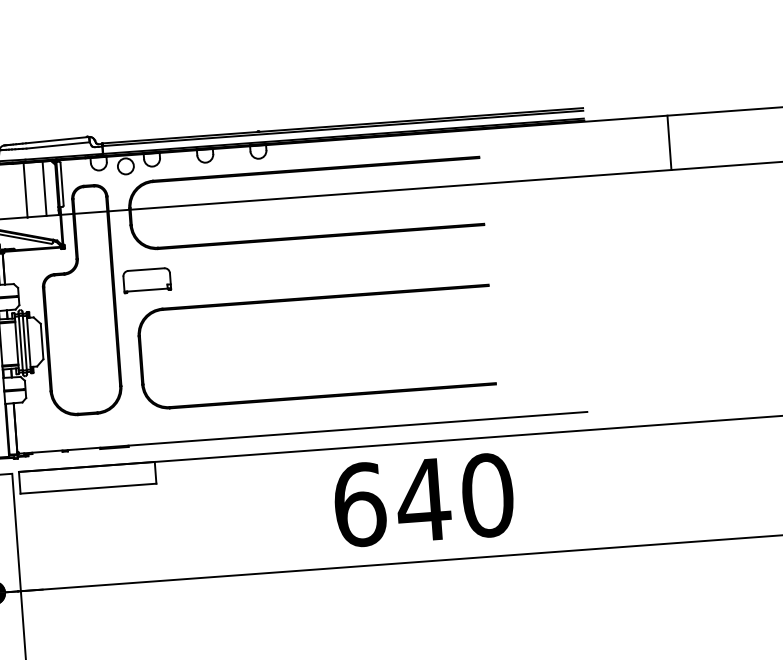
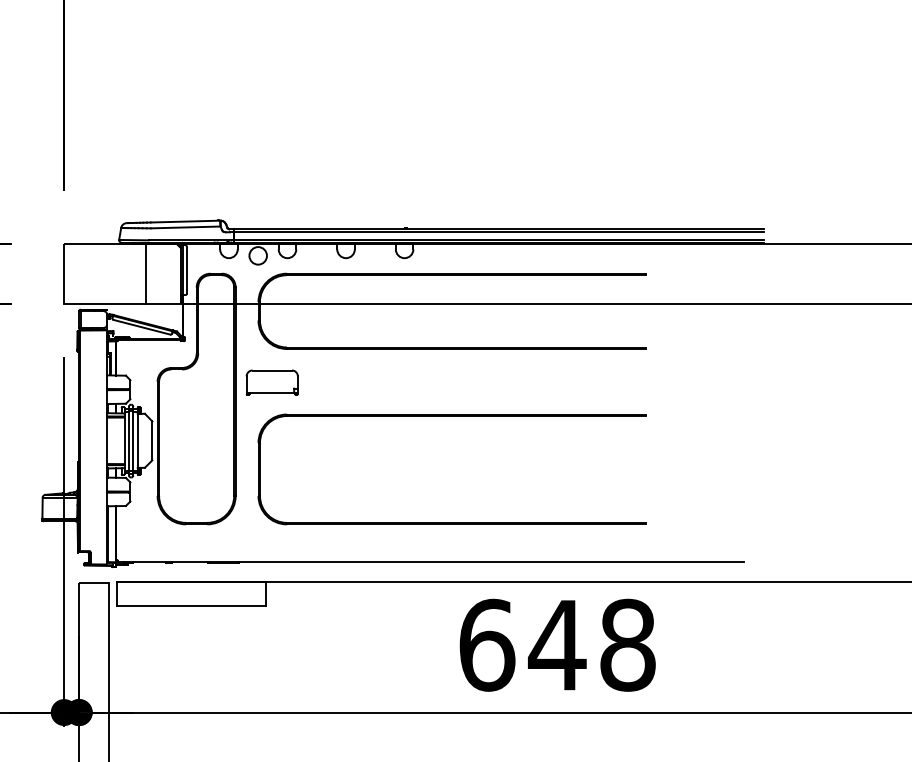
line: (669, 142) -> (855, 273), removed
line: (44, 188) -> (167, 273), removed
text: (487, 495) -> (627, 645), 640 -> 648

